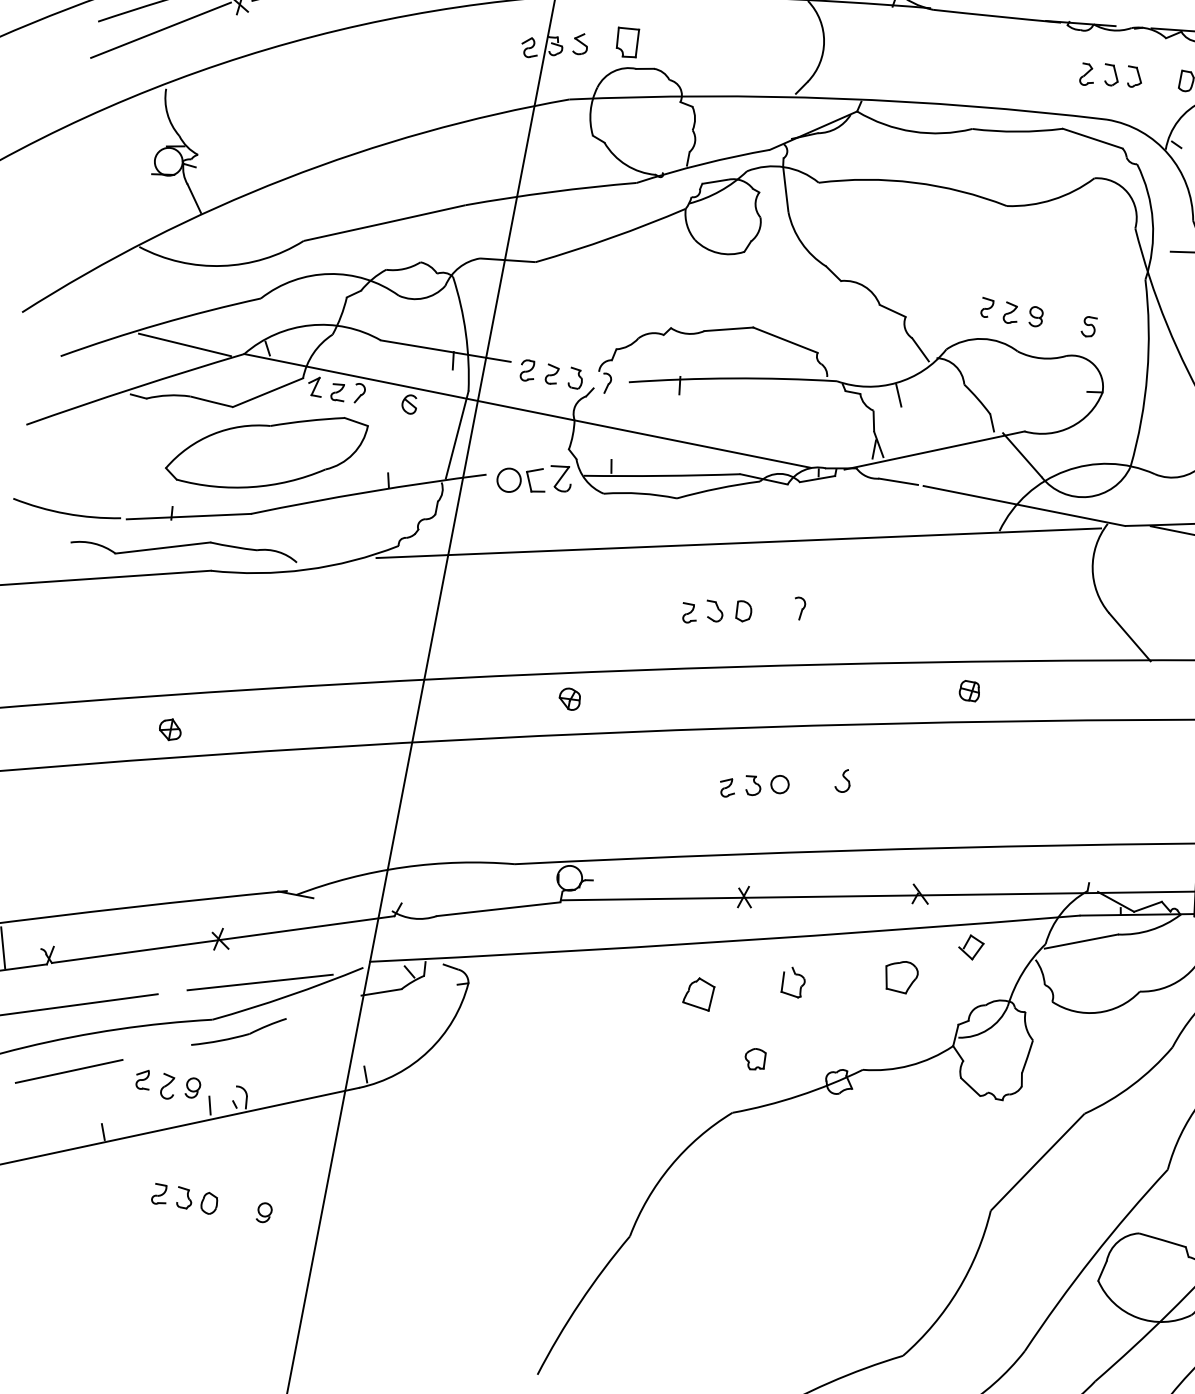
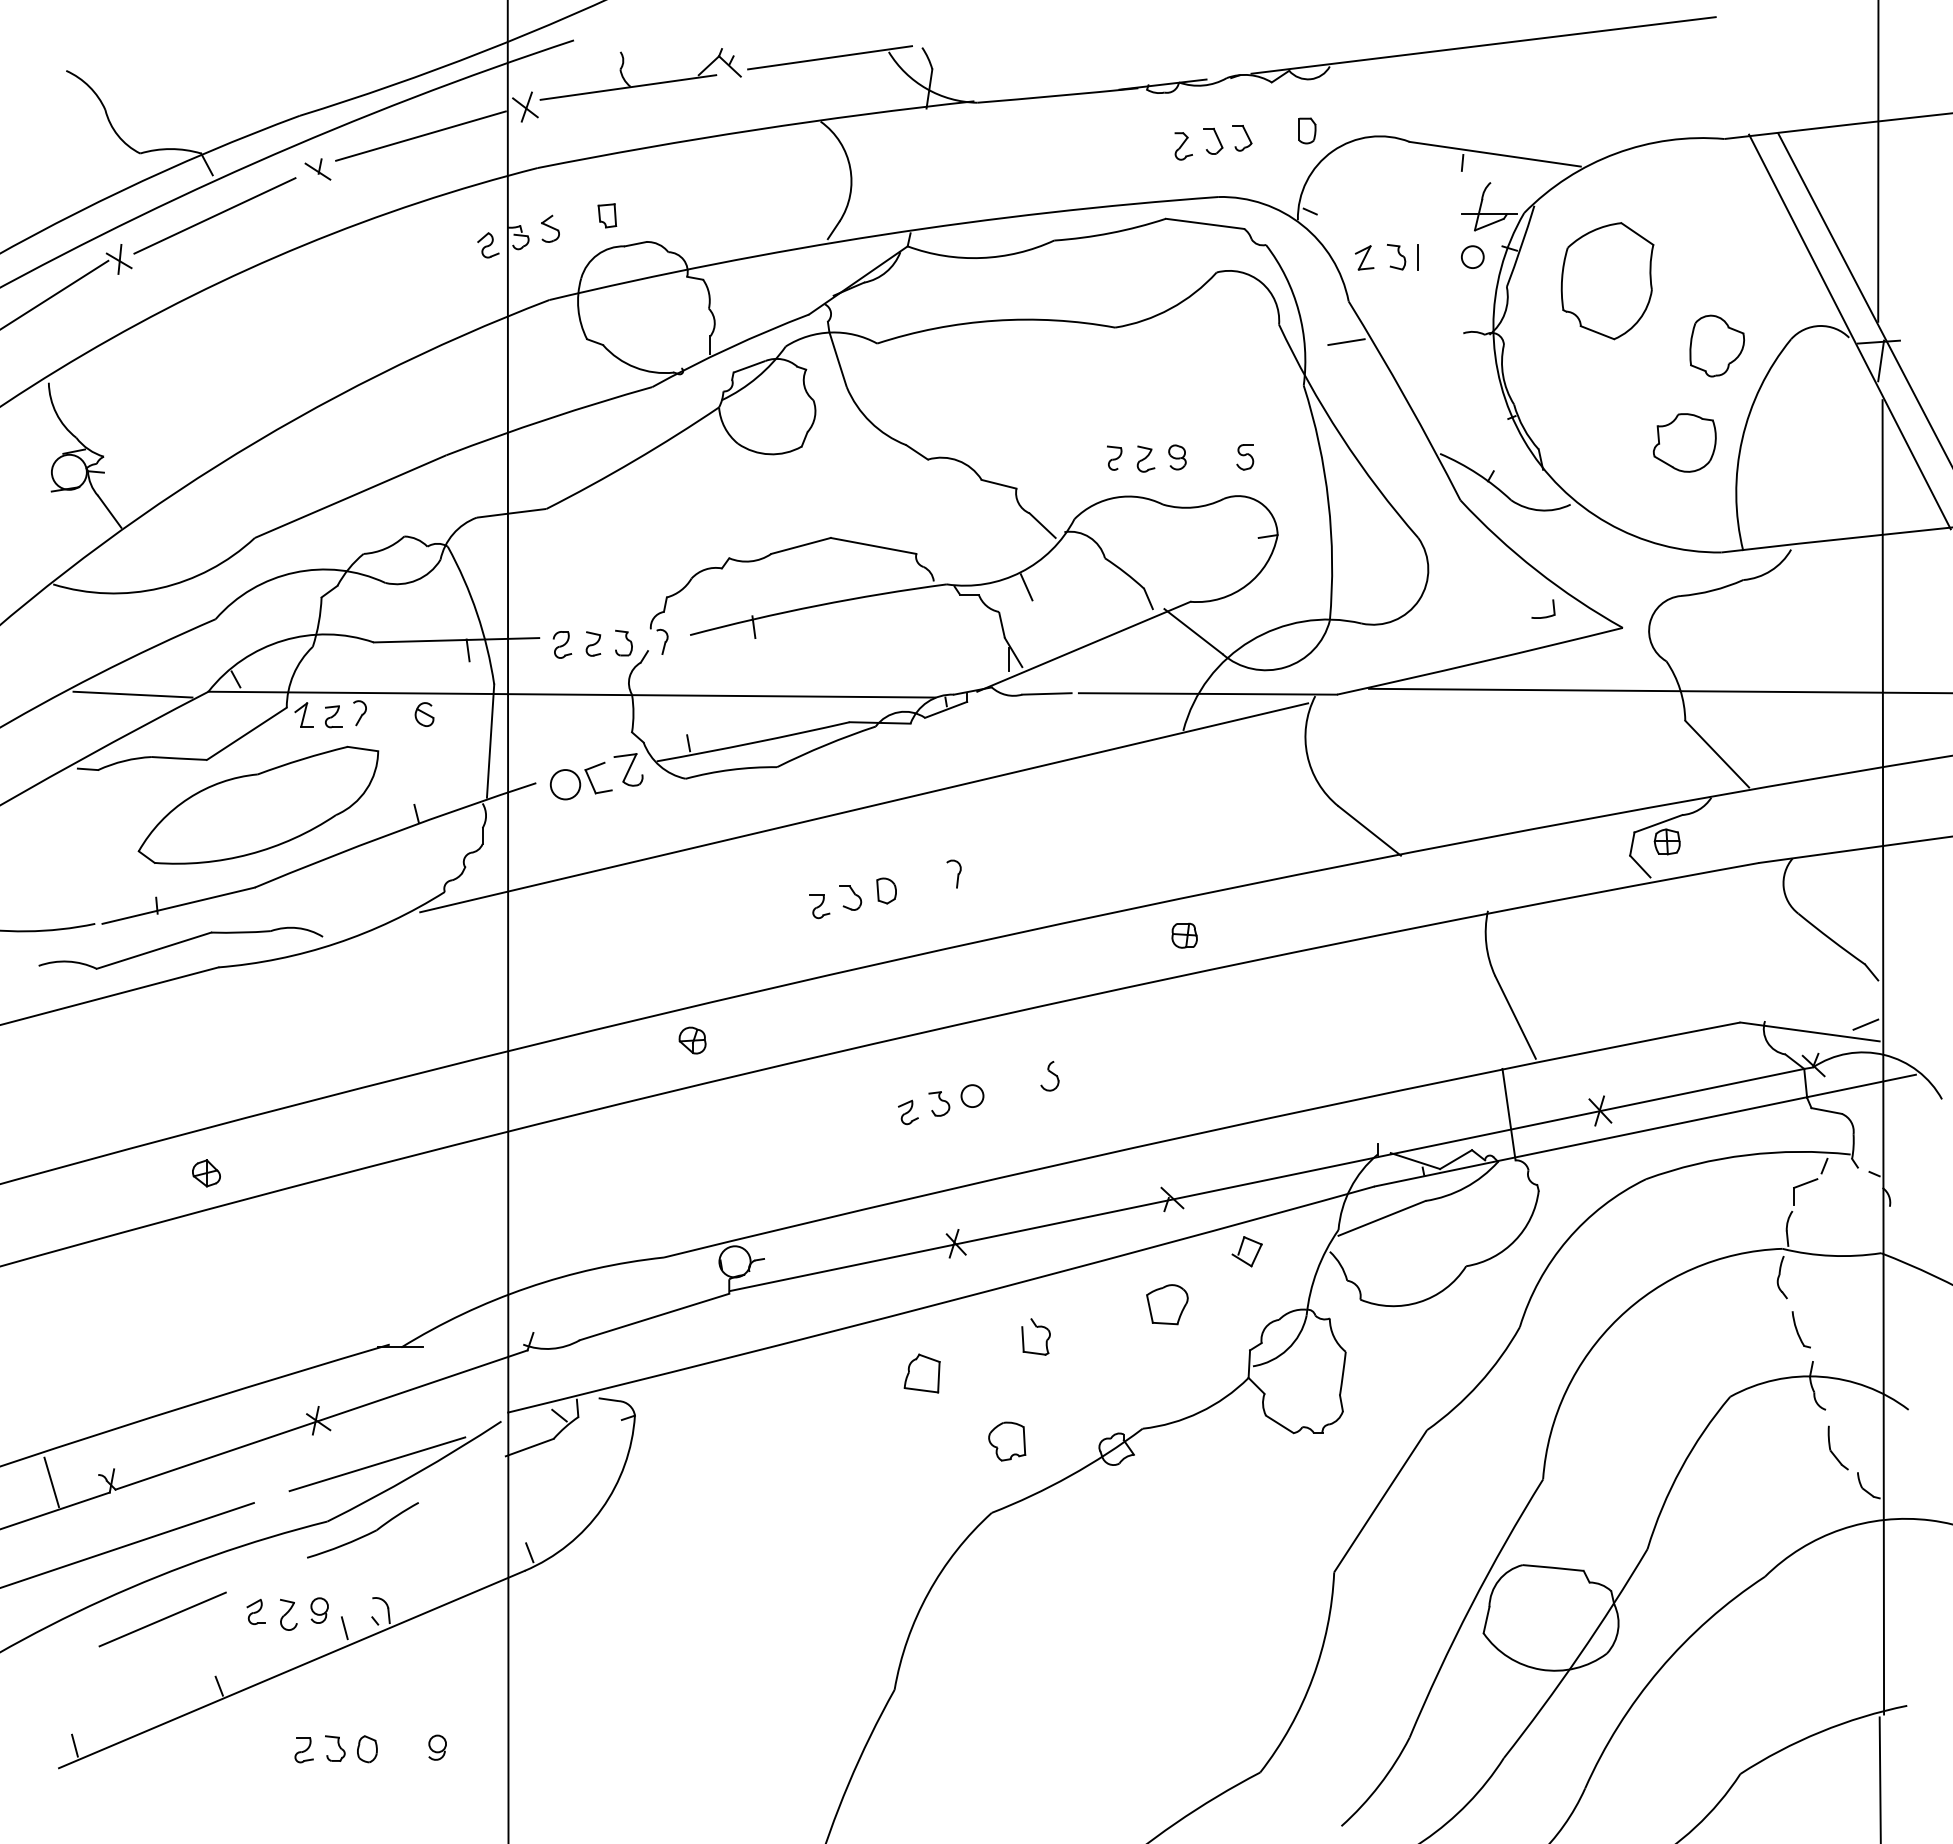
part: (627, 42) -> (607, 215), size x0.62
part: (755, 1059) -> (1007, 1441), size x1.43

